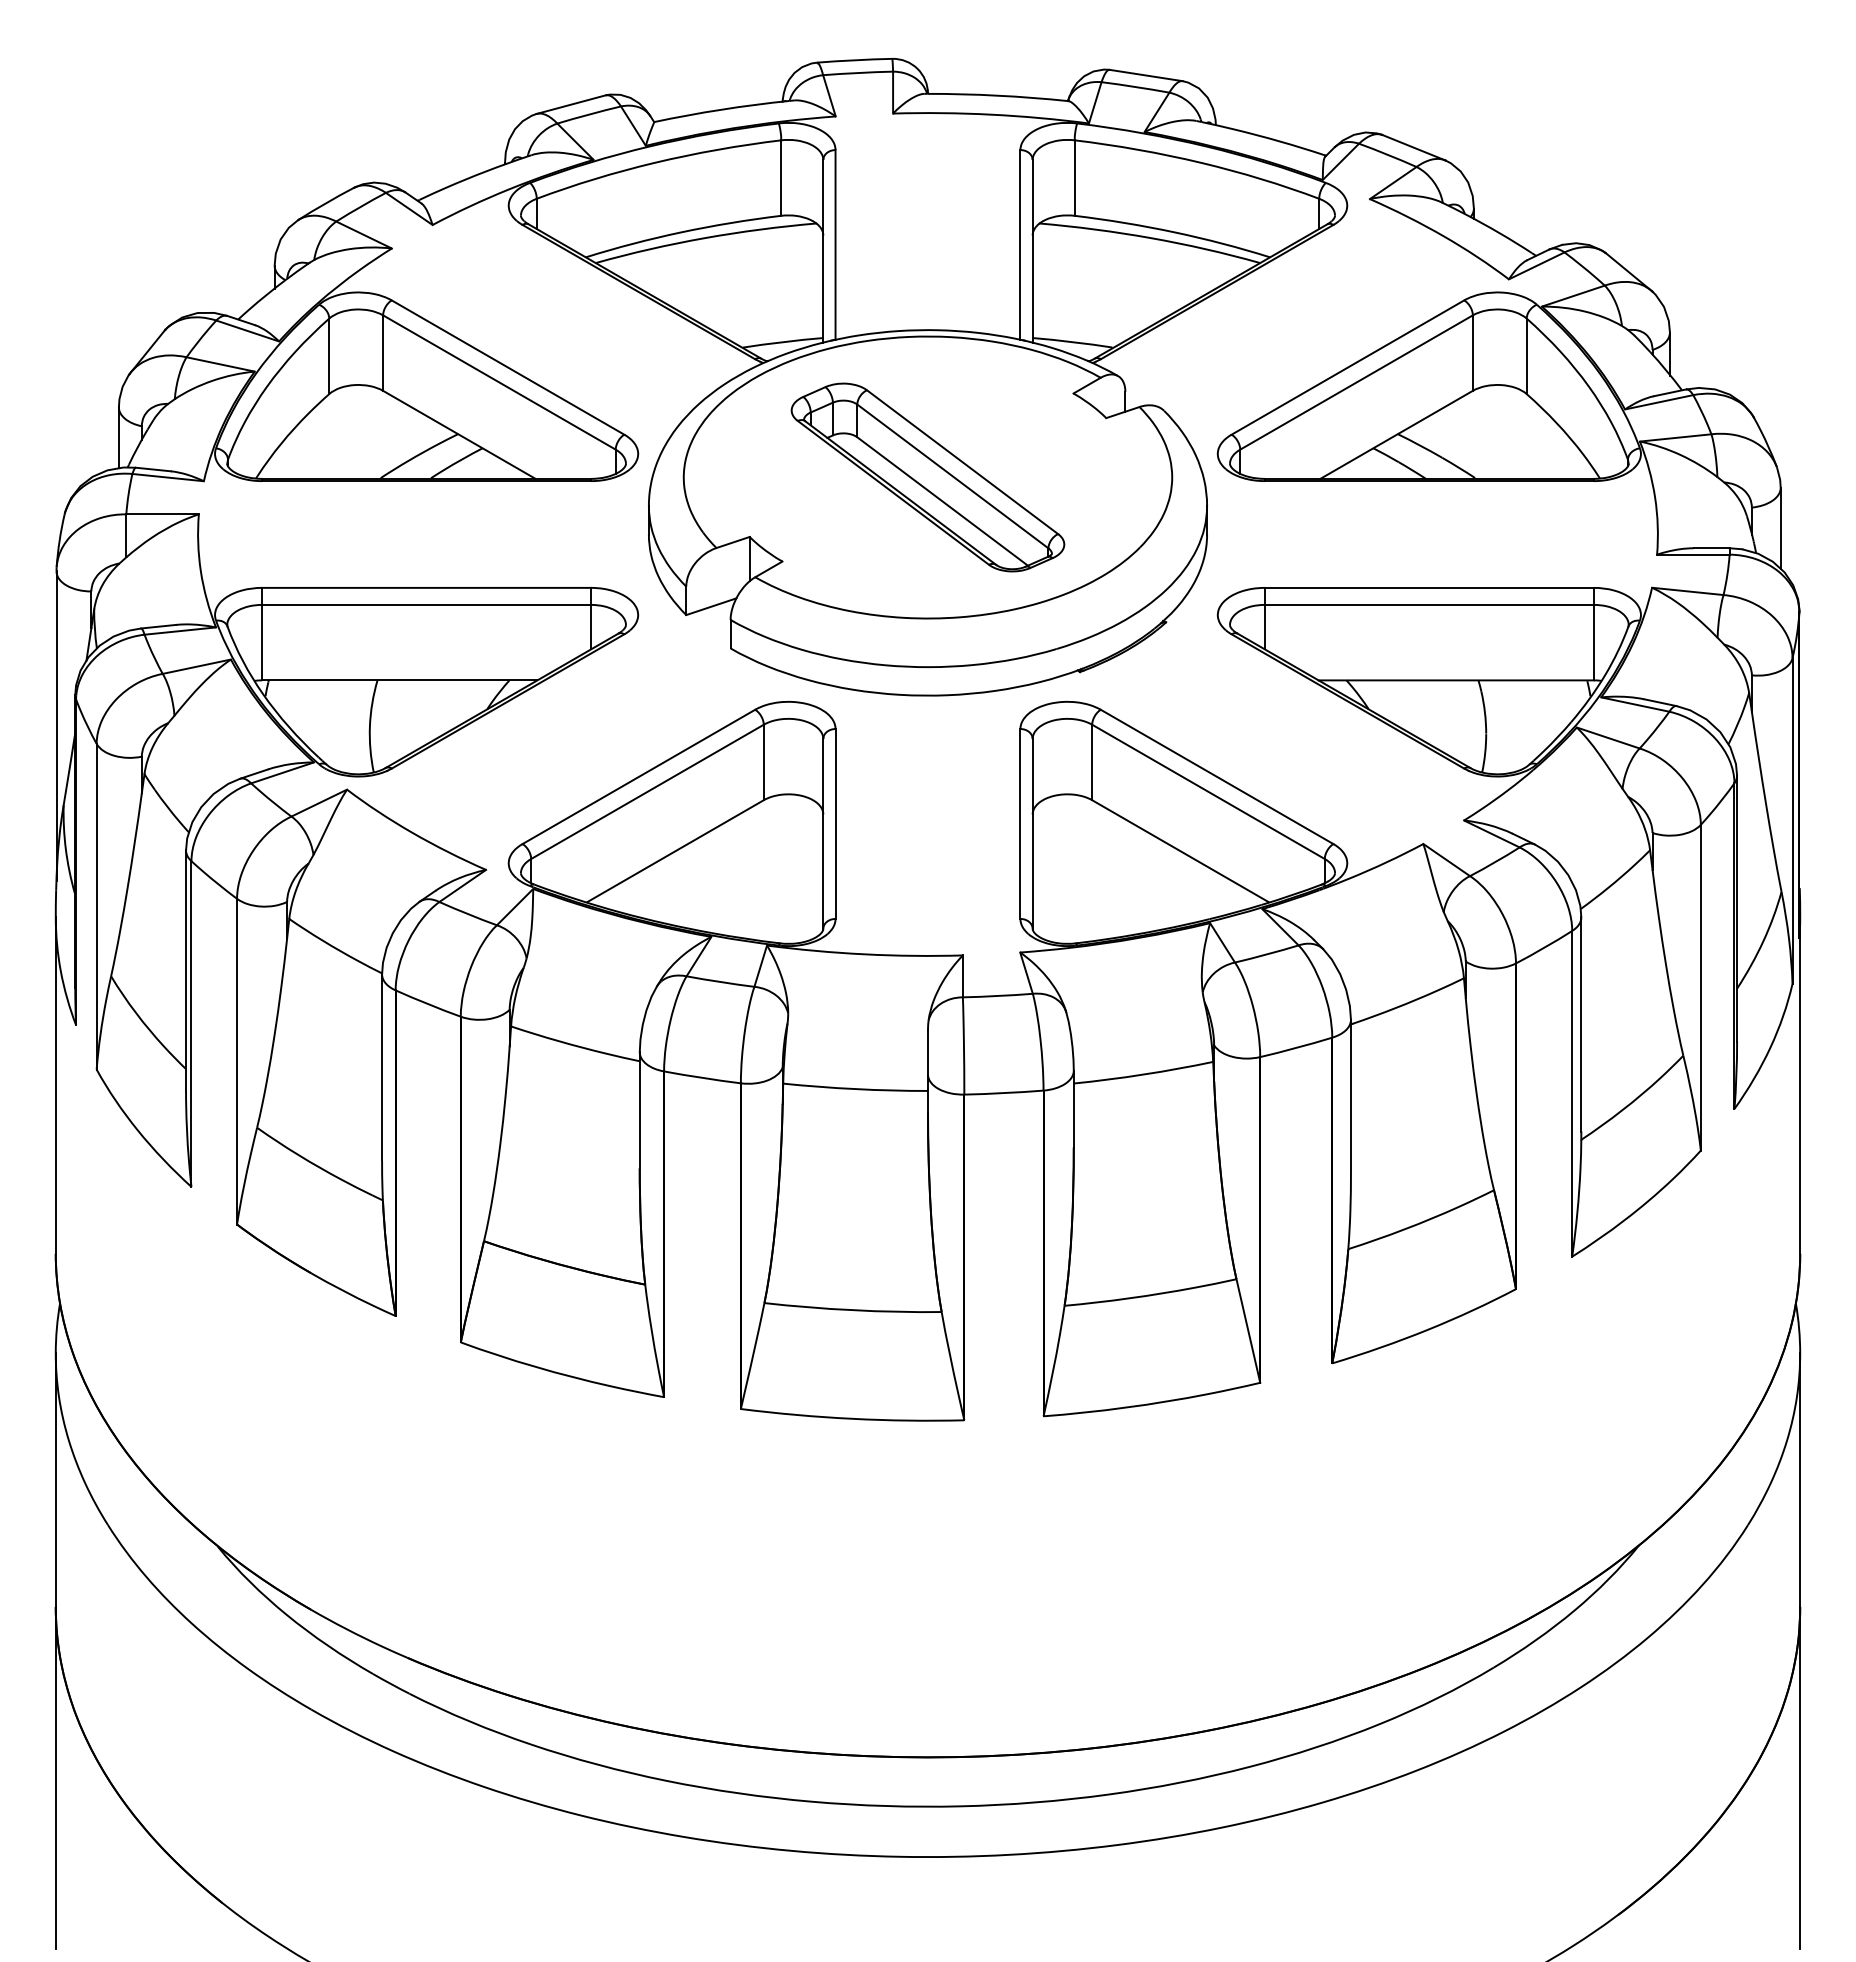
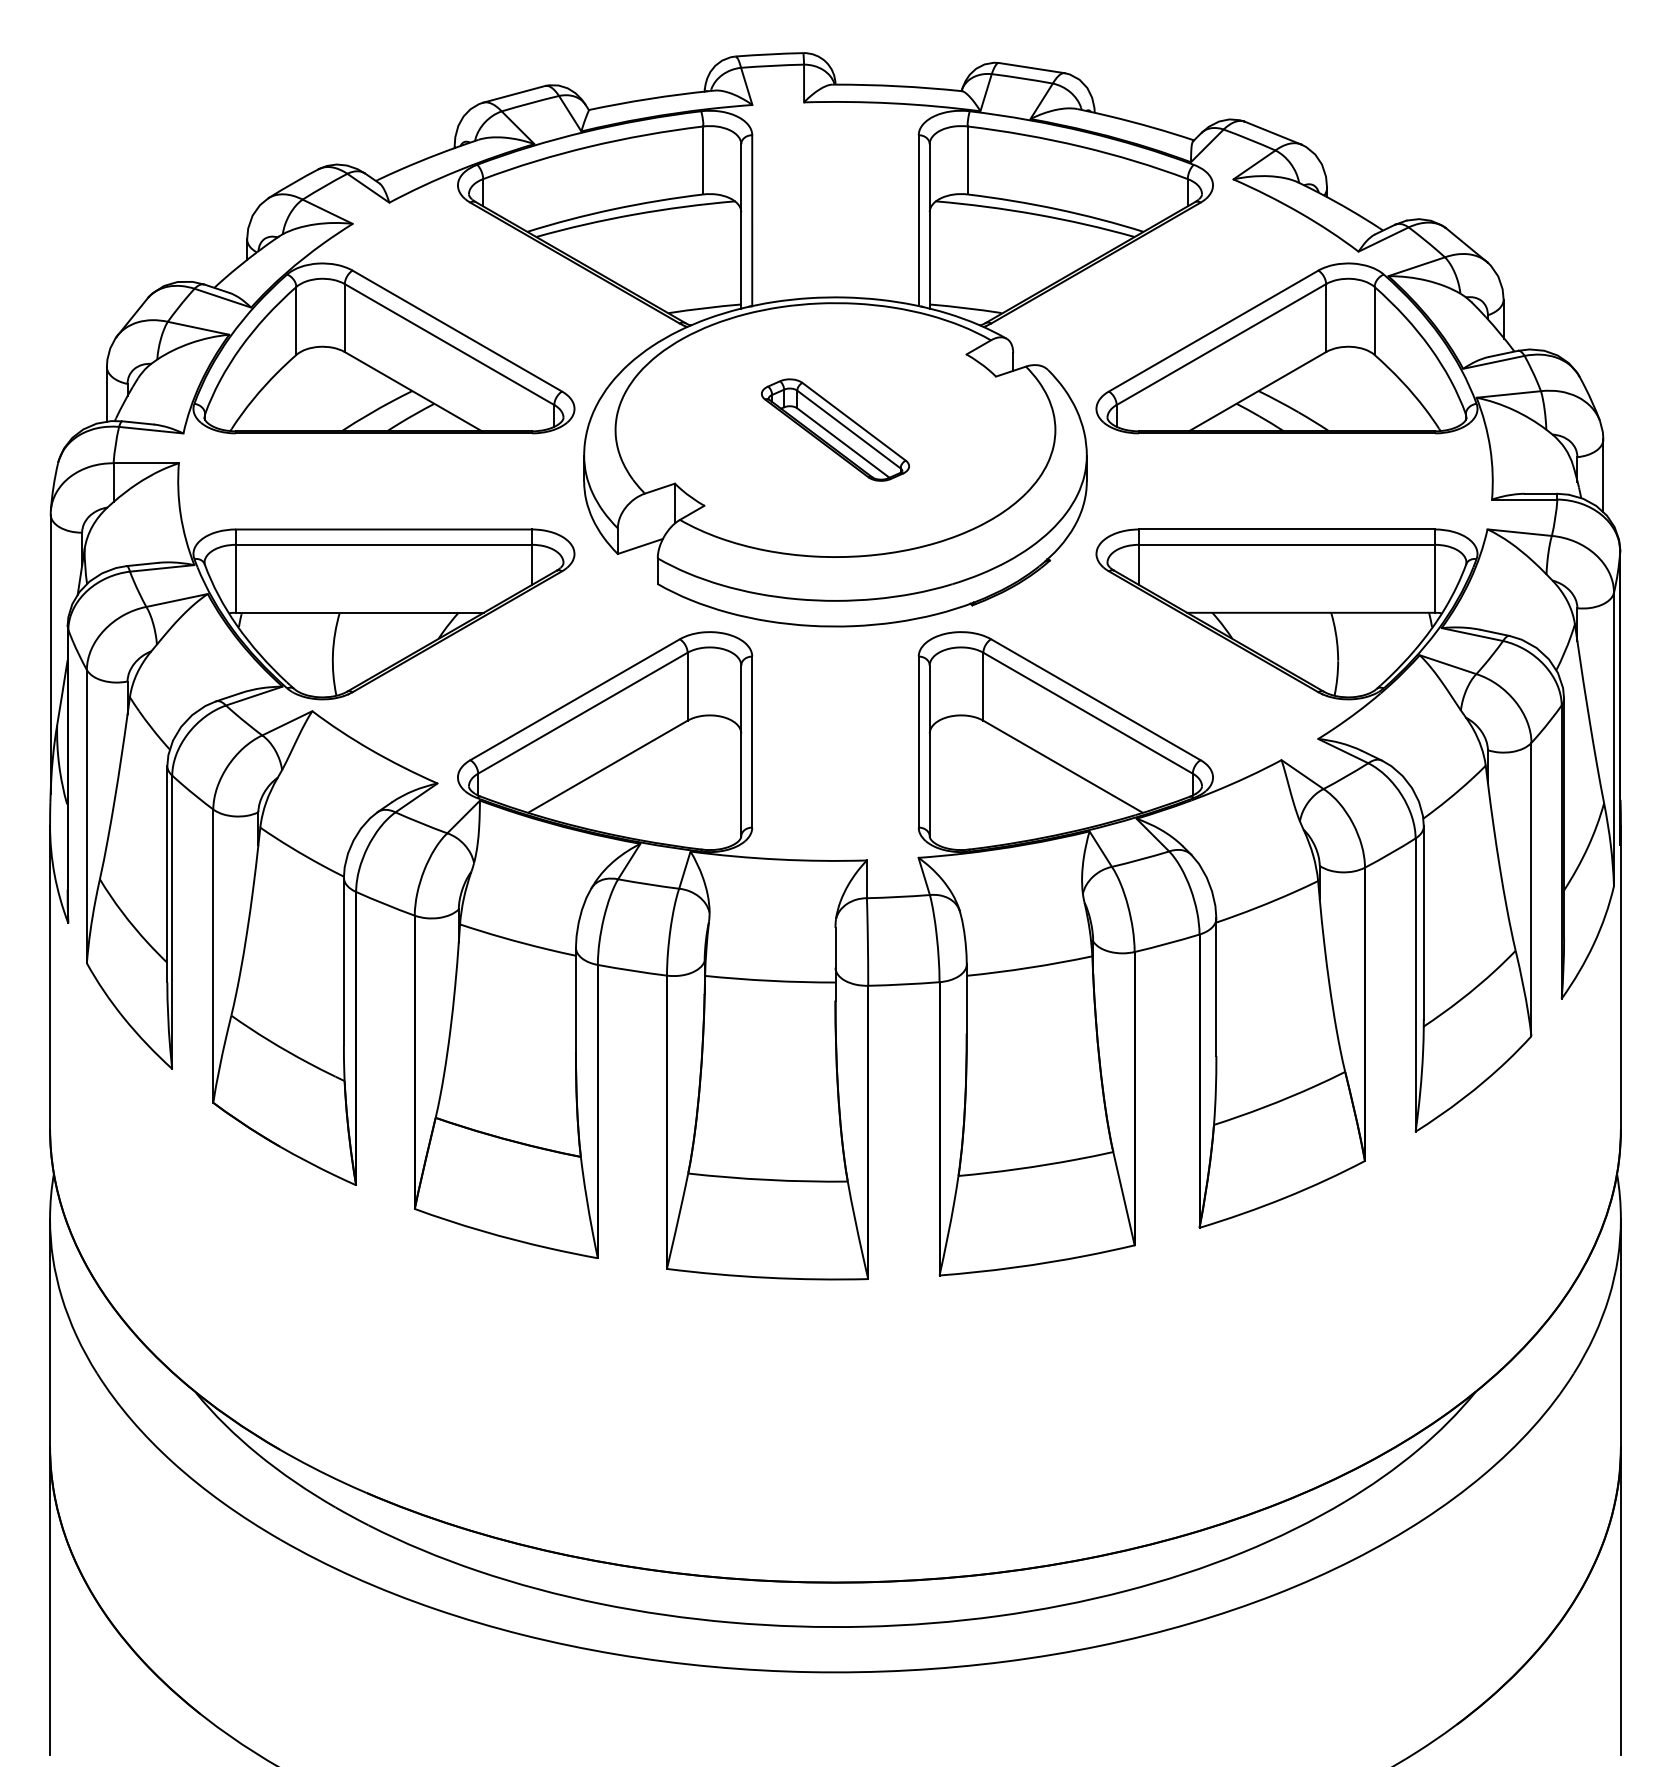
part: (927, 477) -> (835, 430), size x0.6

